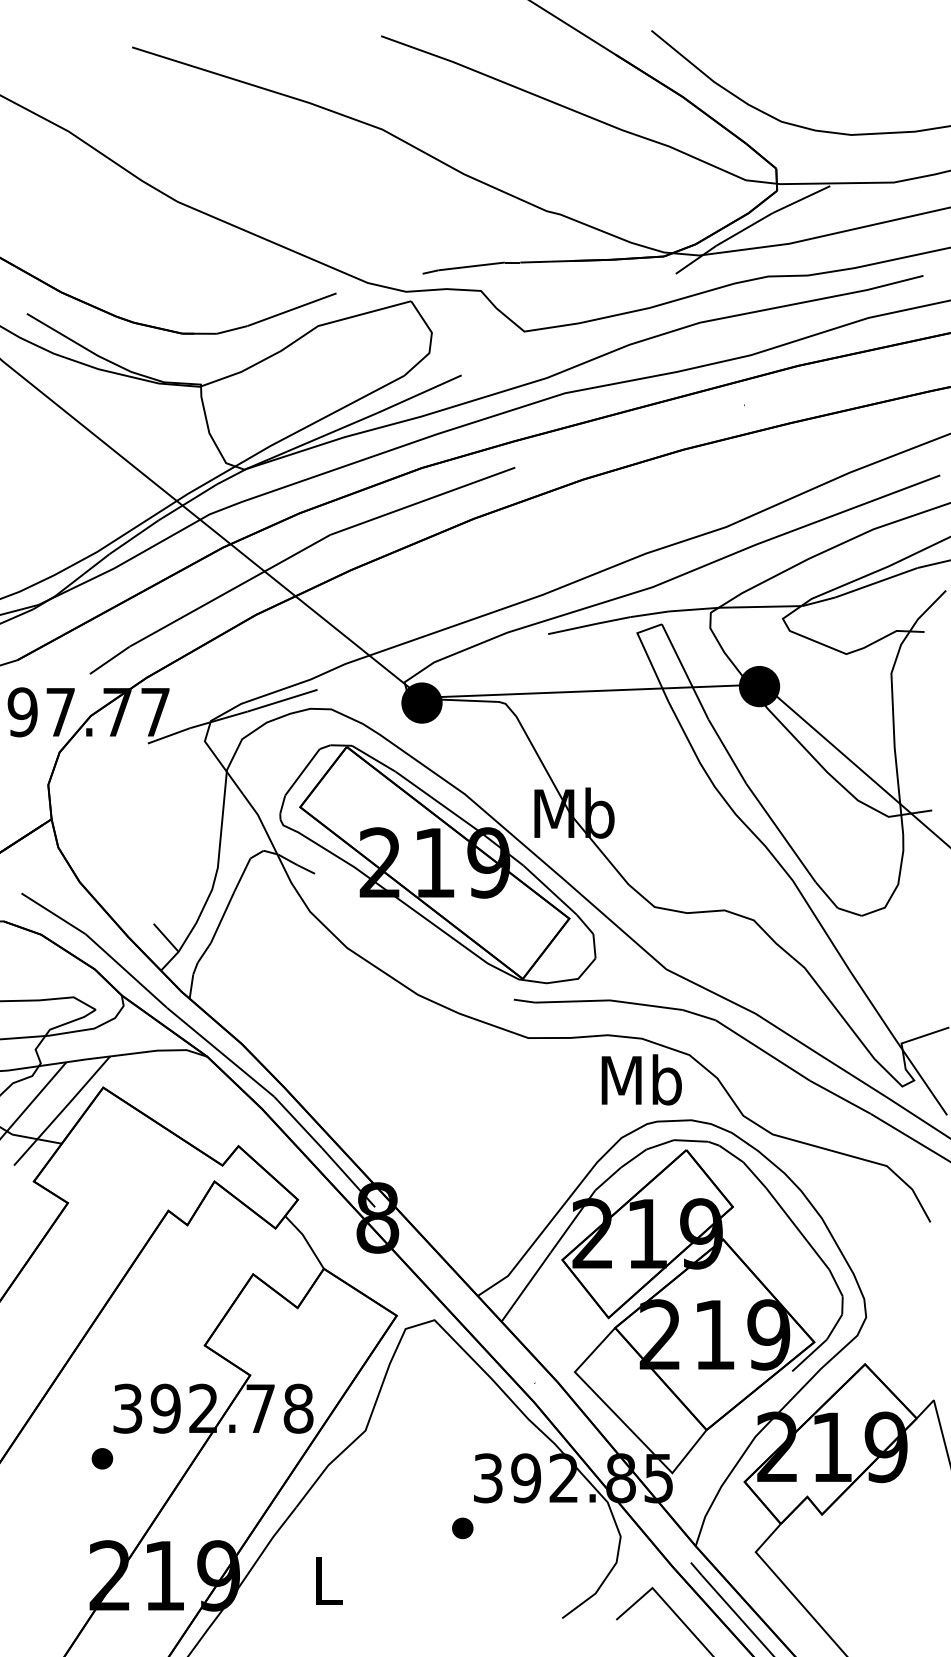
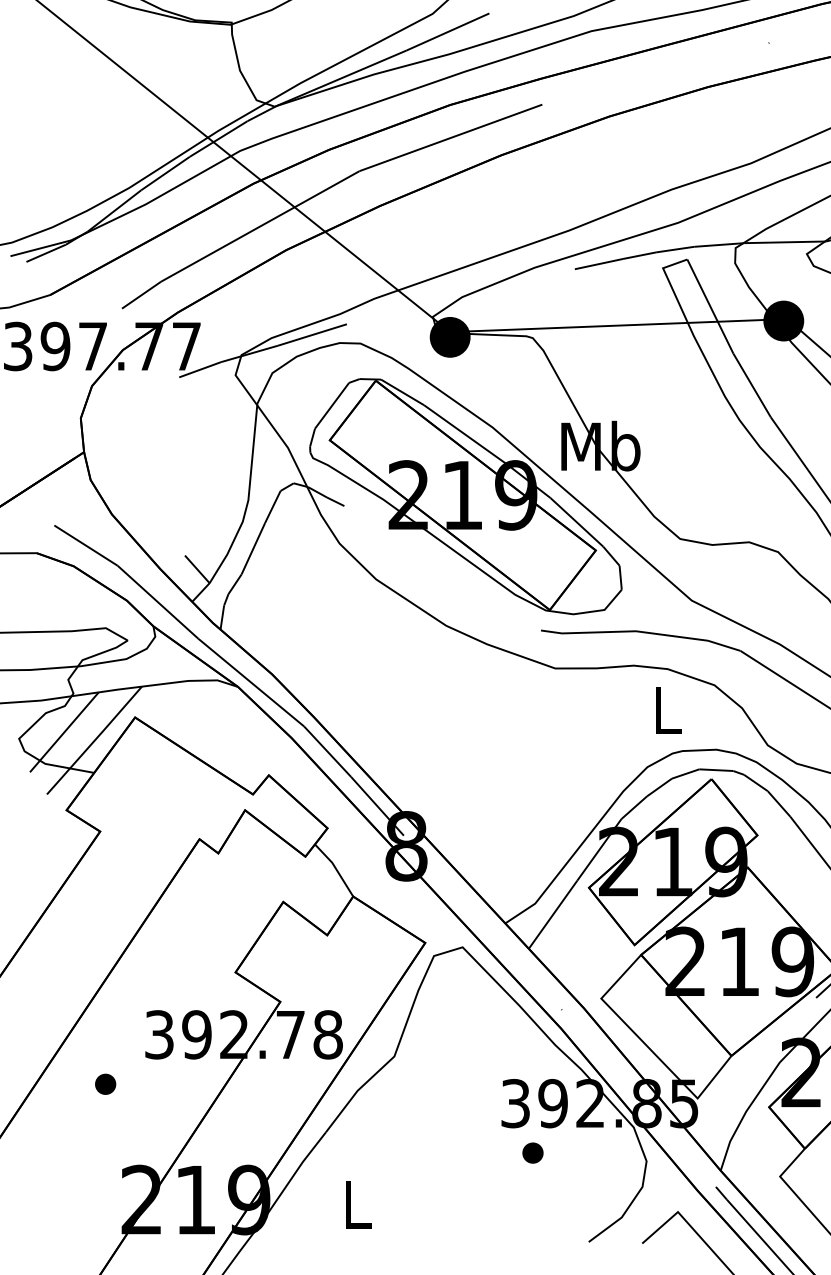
text: (641, 1079) -> (667, 709), Mb -> L
part: (102, 1458) -> (105, 1084), moved
part: (462, 1528) -> (532, 1153), moved

